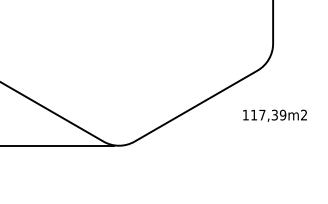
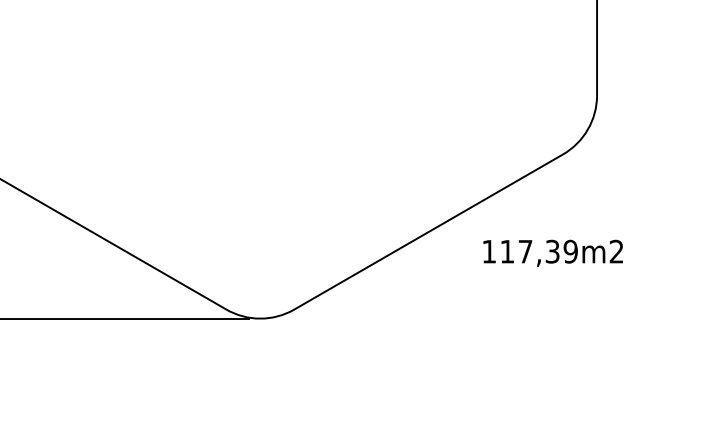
text: (274, 115) -> (551, 252), moved

